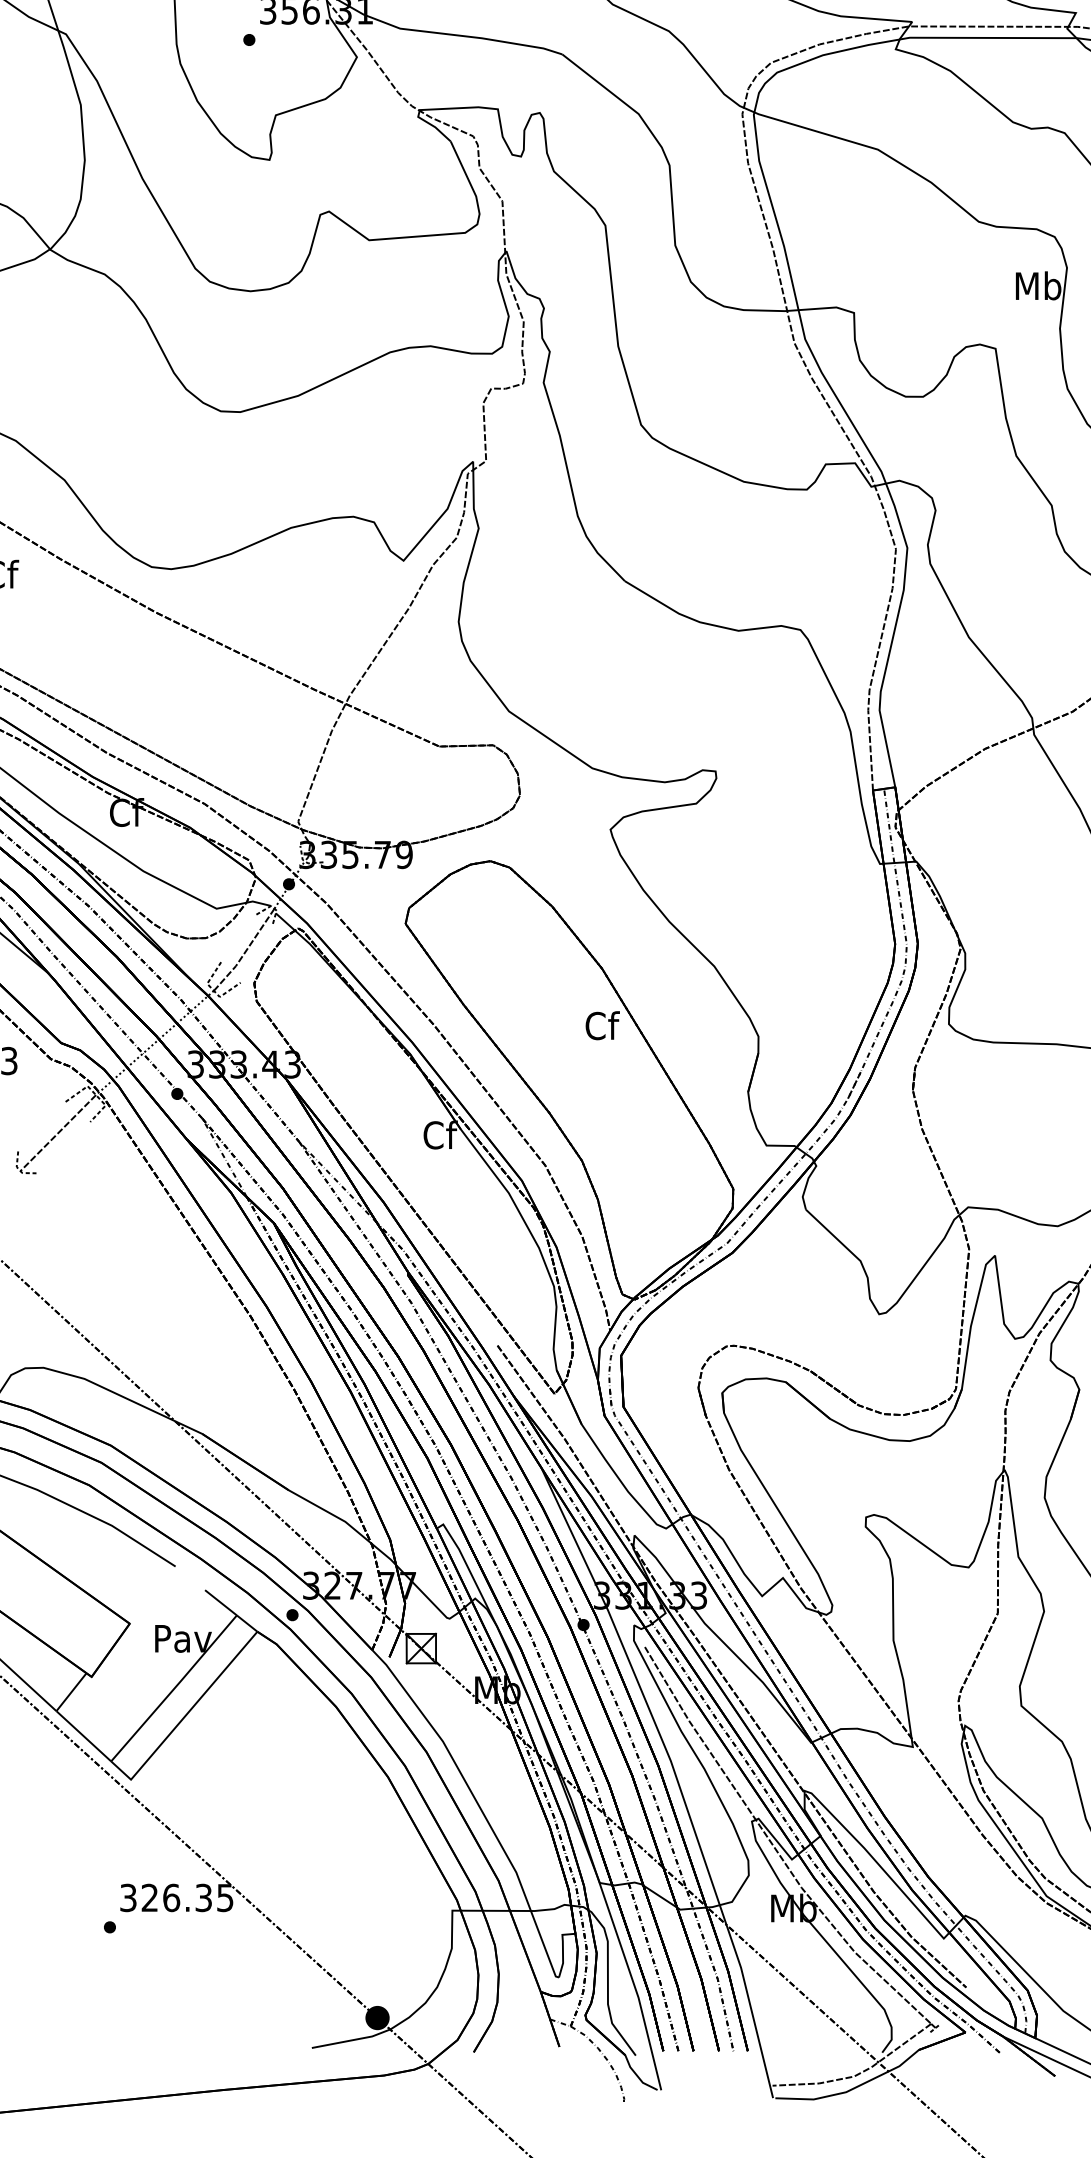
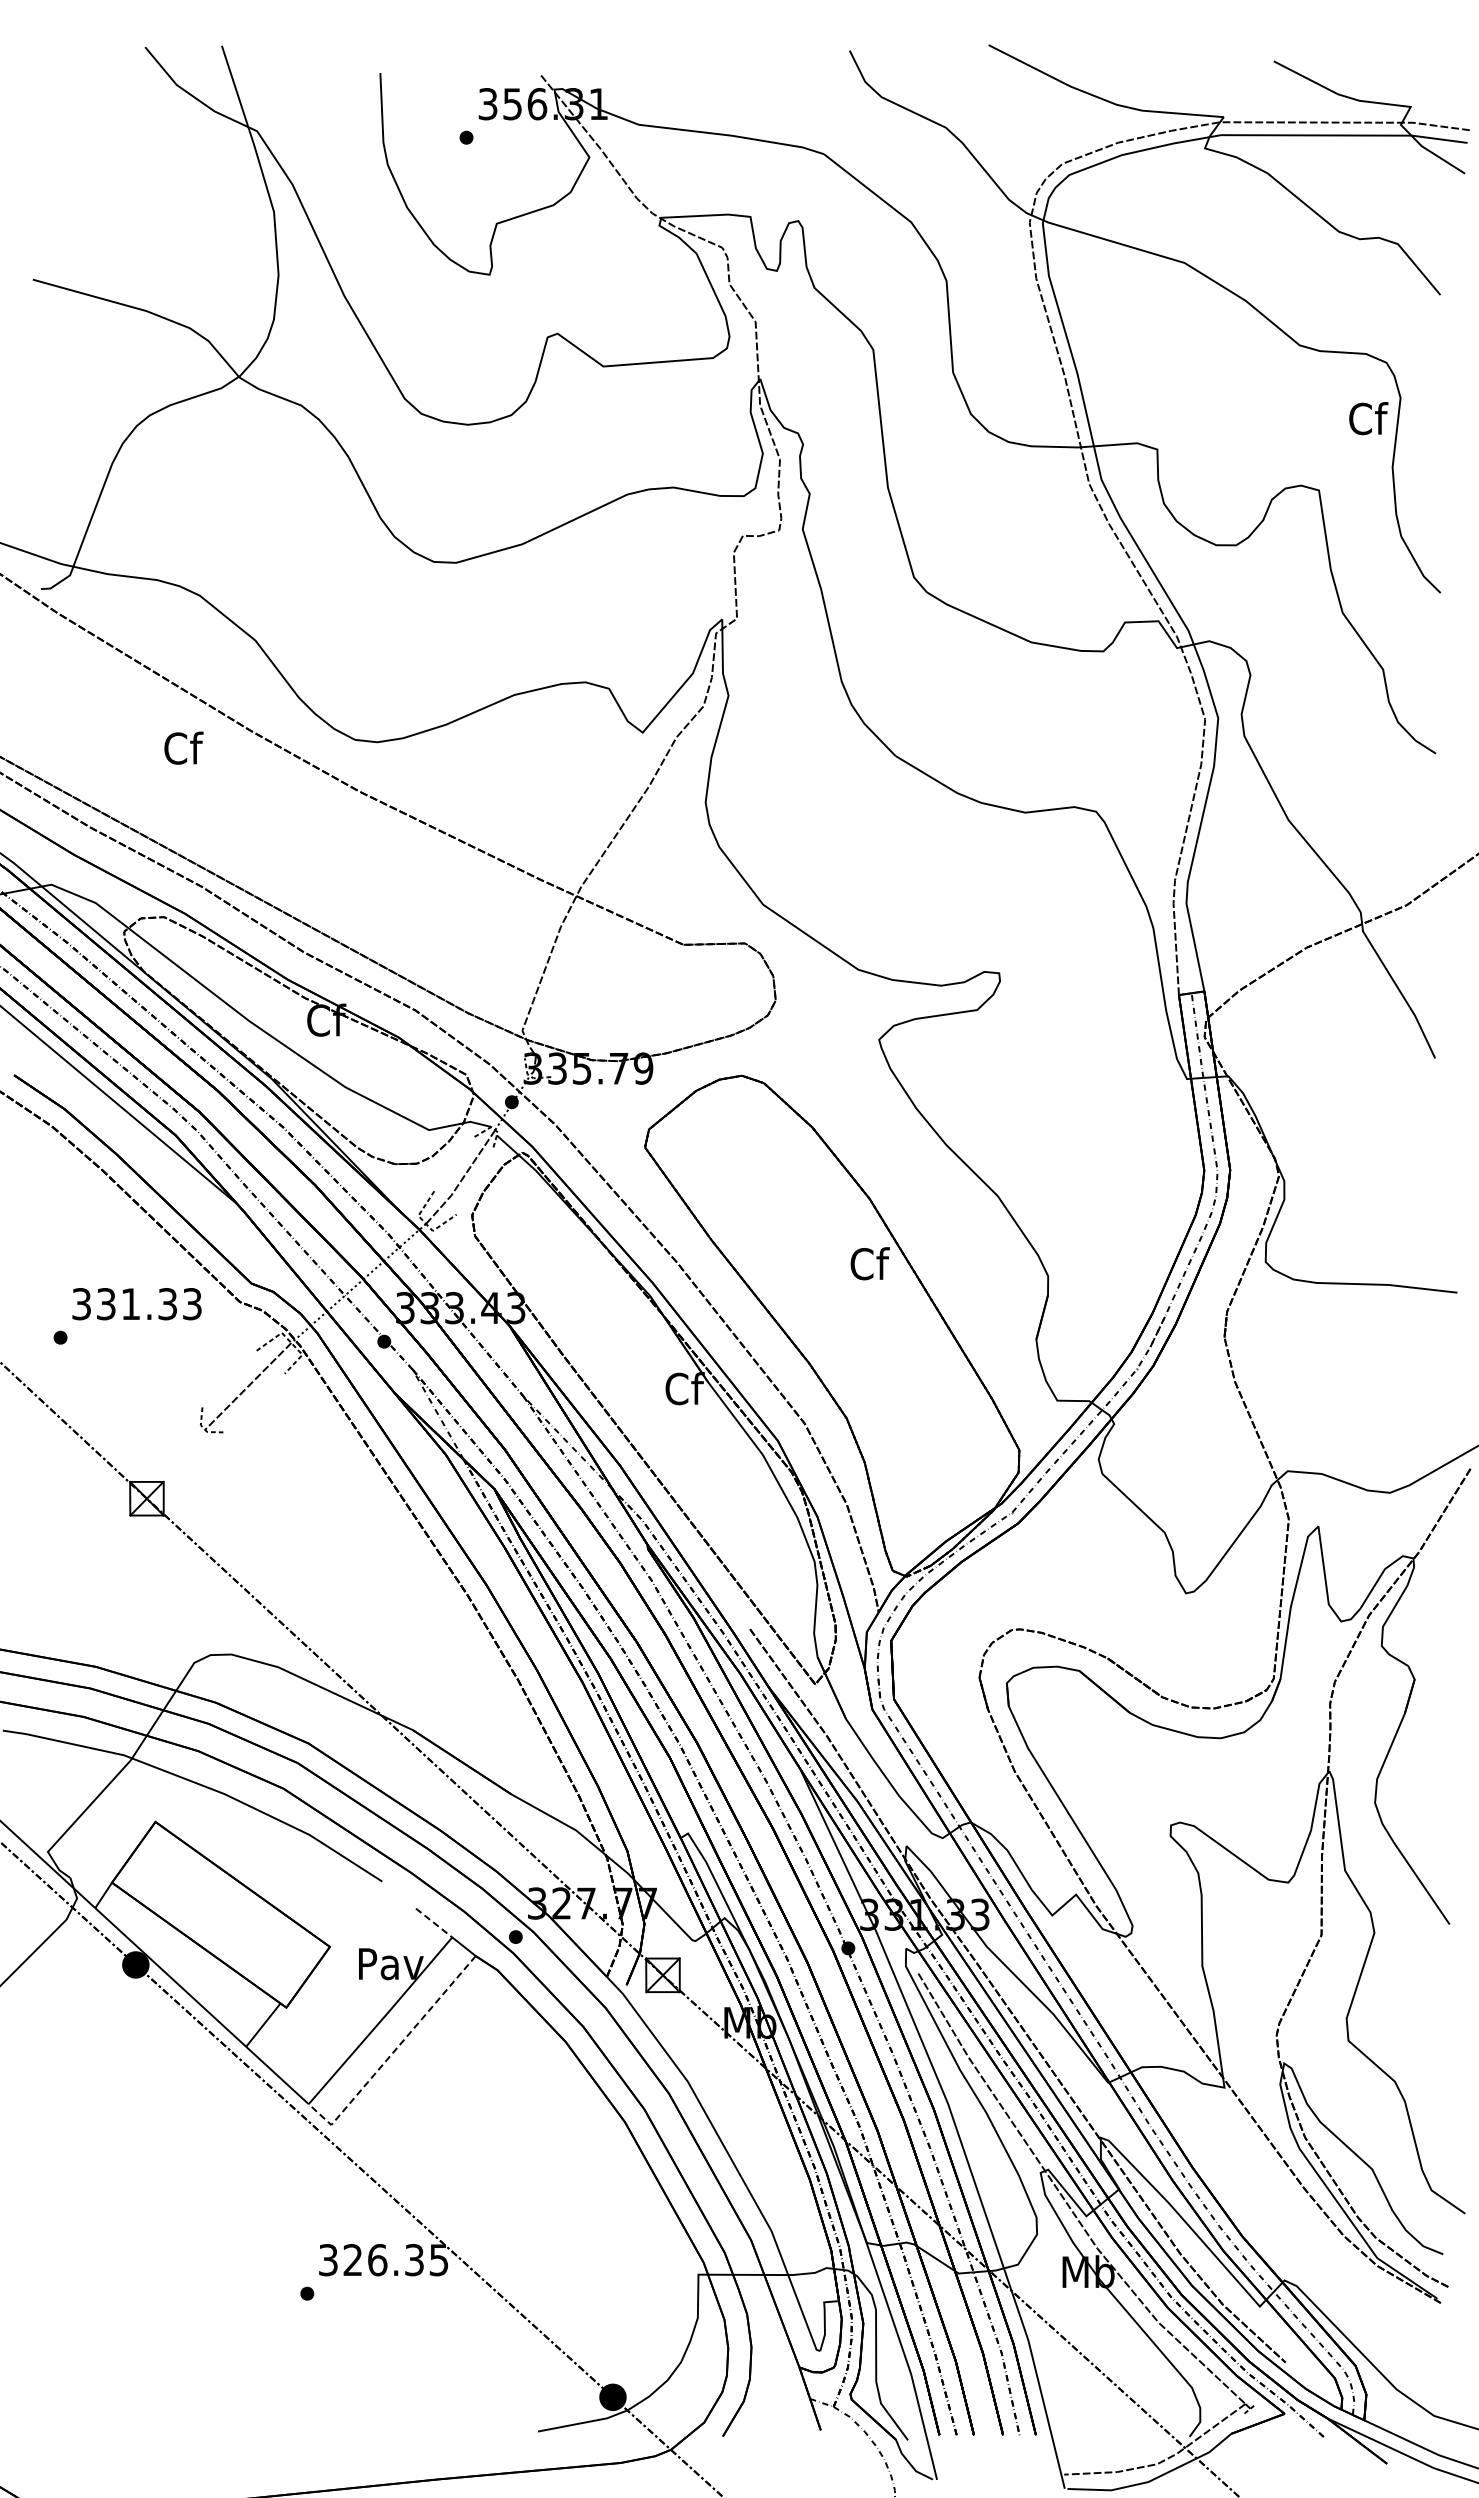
text: (1038, 285) -> (1368, 418), Mb -> Cf
line: (221, 1603) -> (434, 1923), solid -> dashed
line: (184, 1717) -> (392, 2053), solid -> dashed

